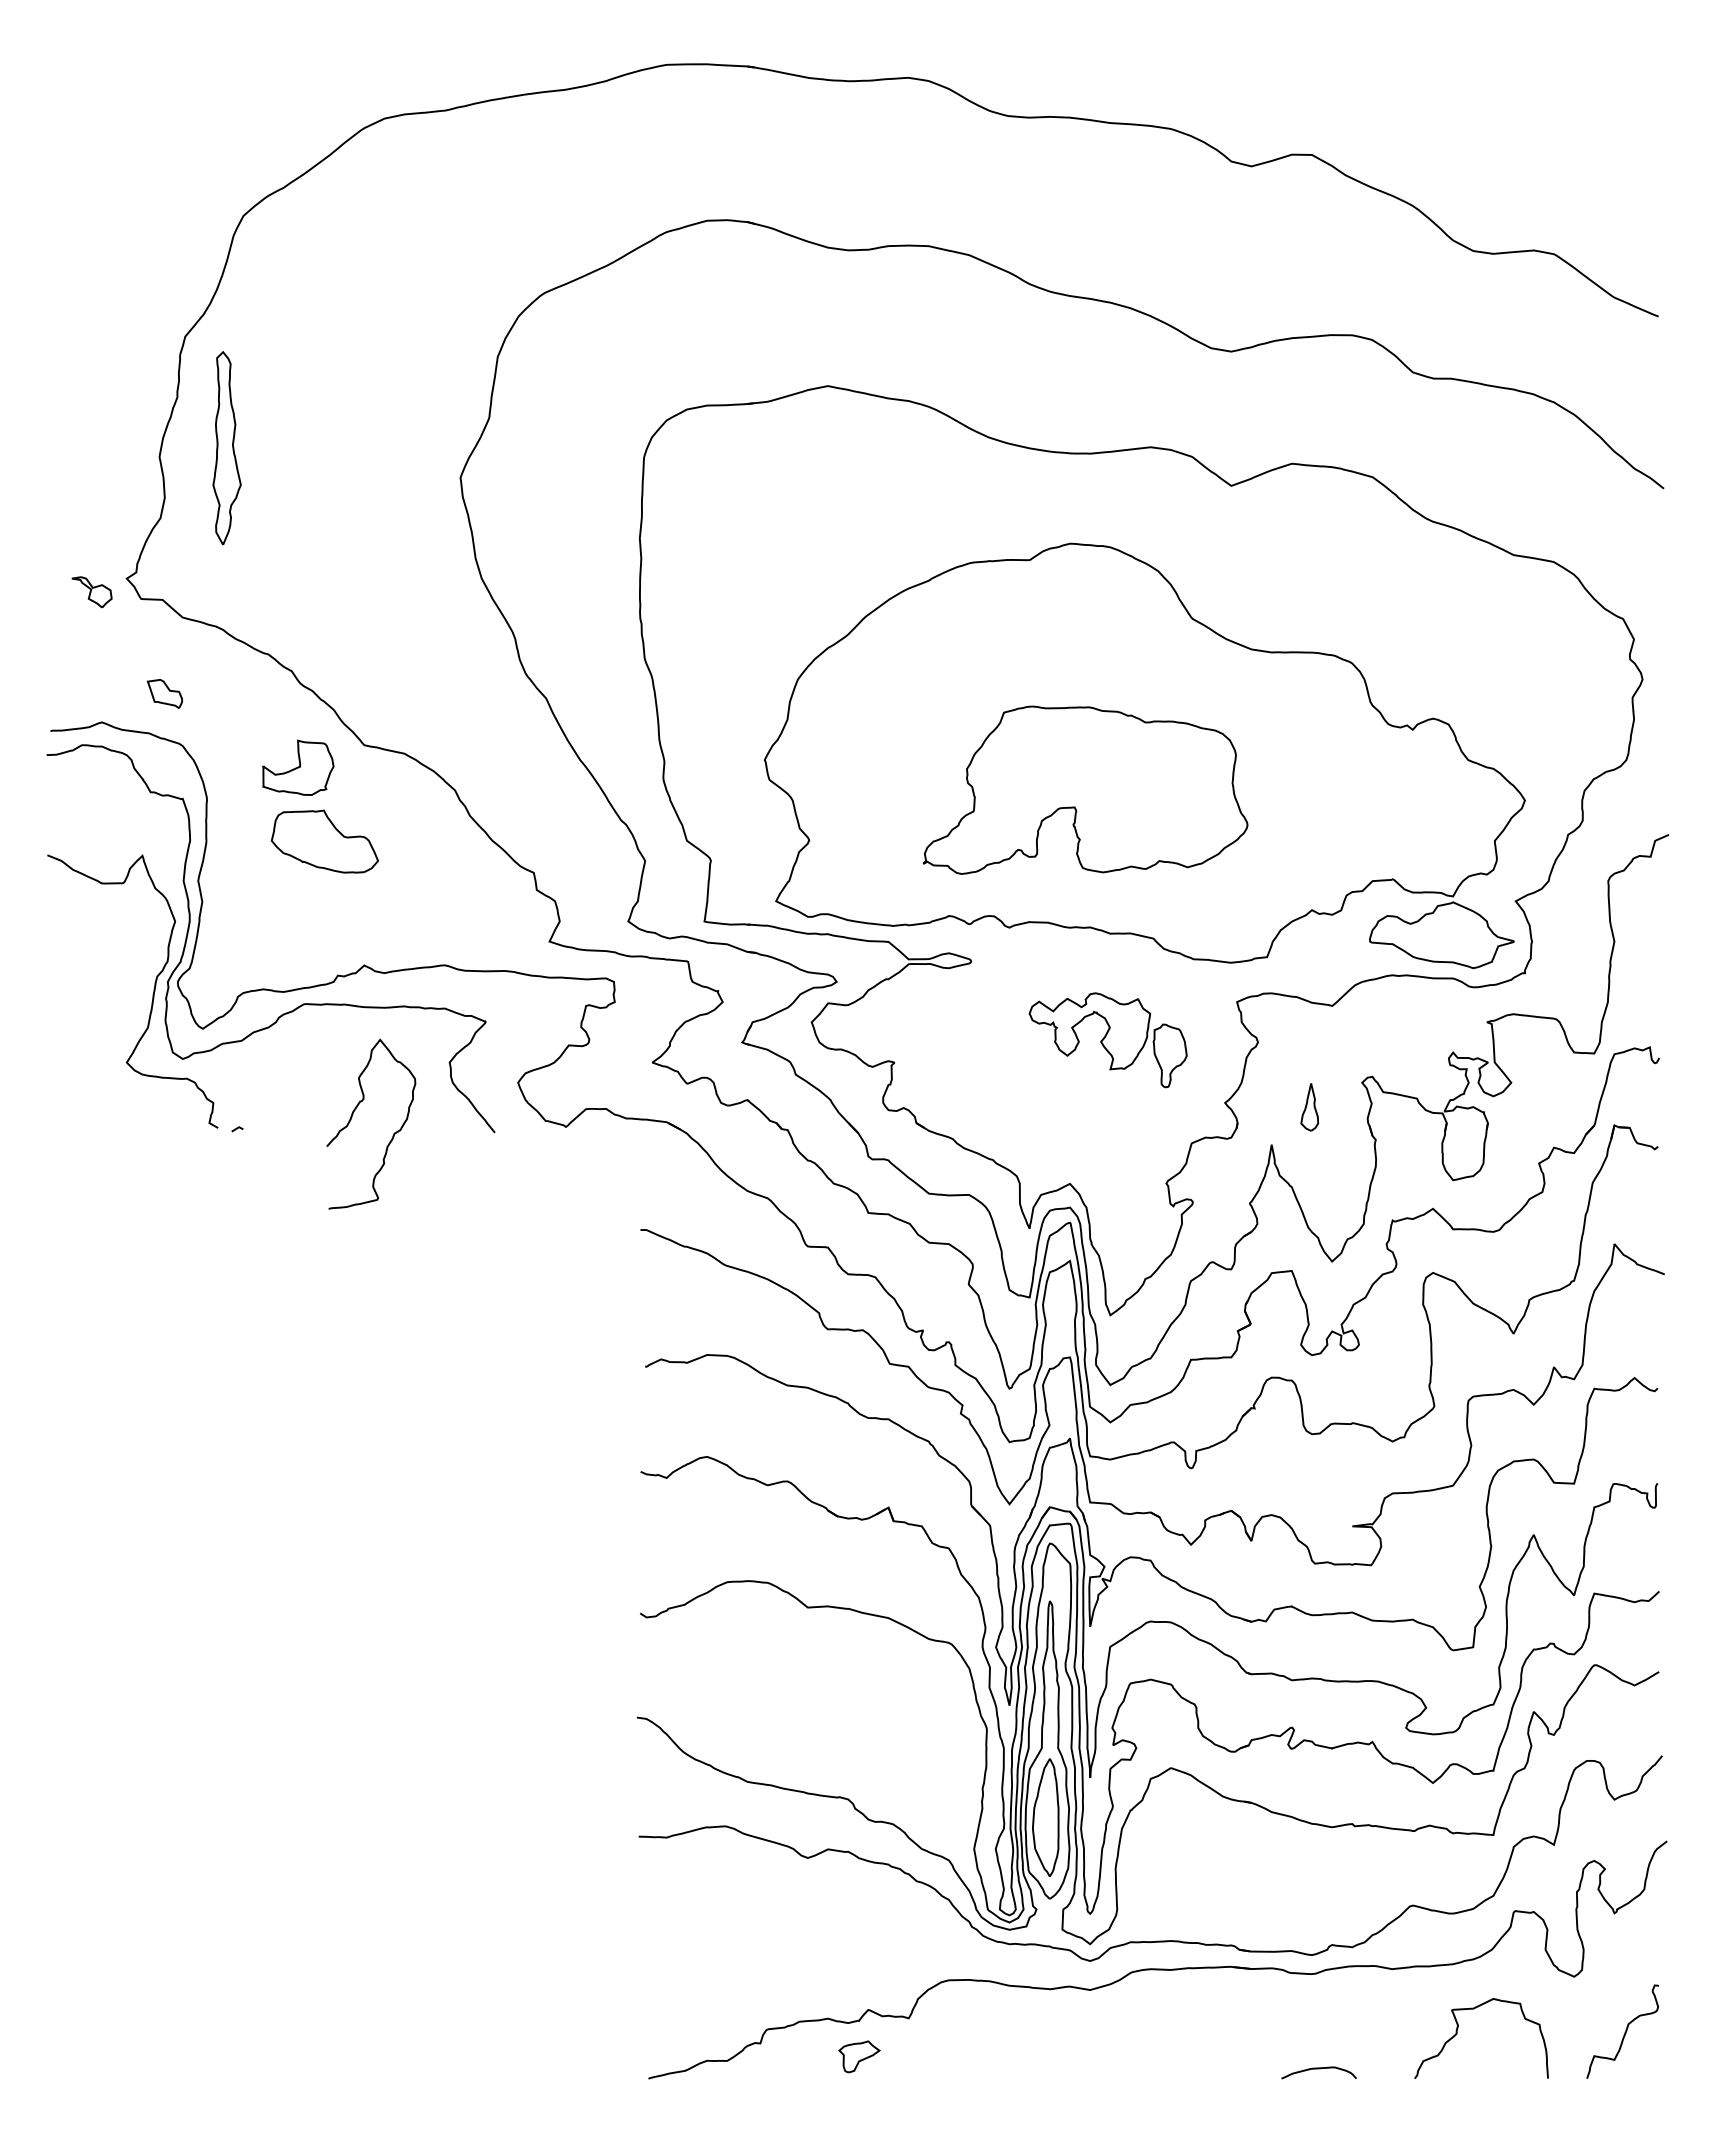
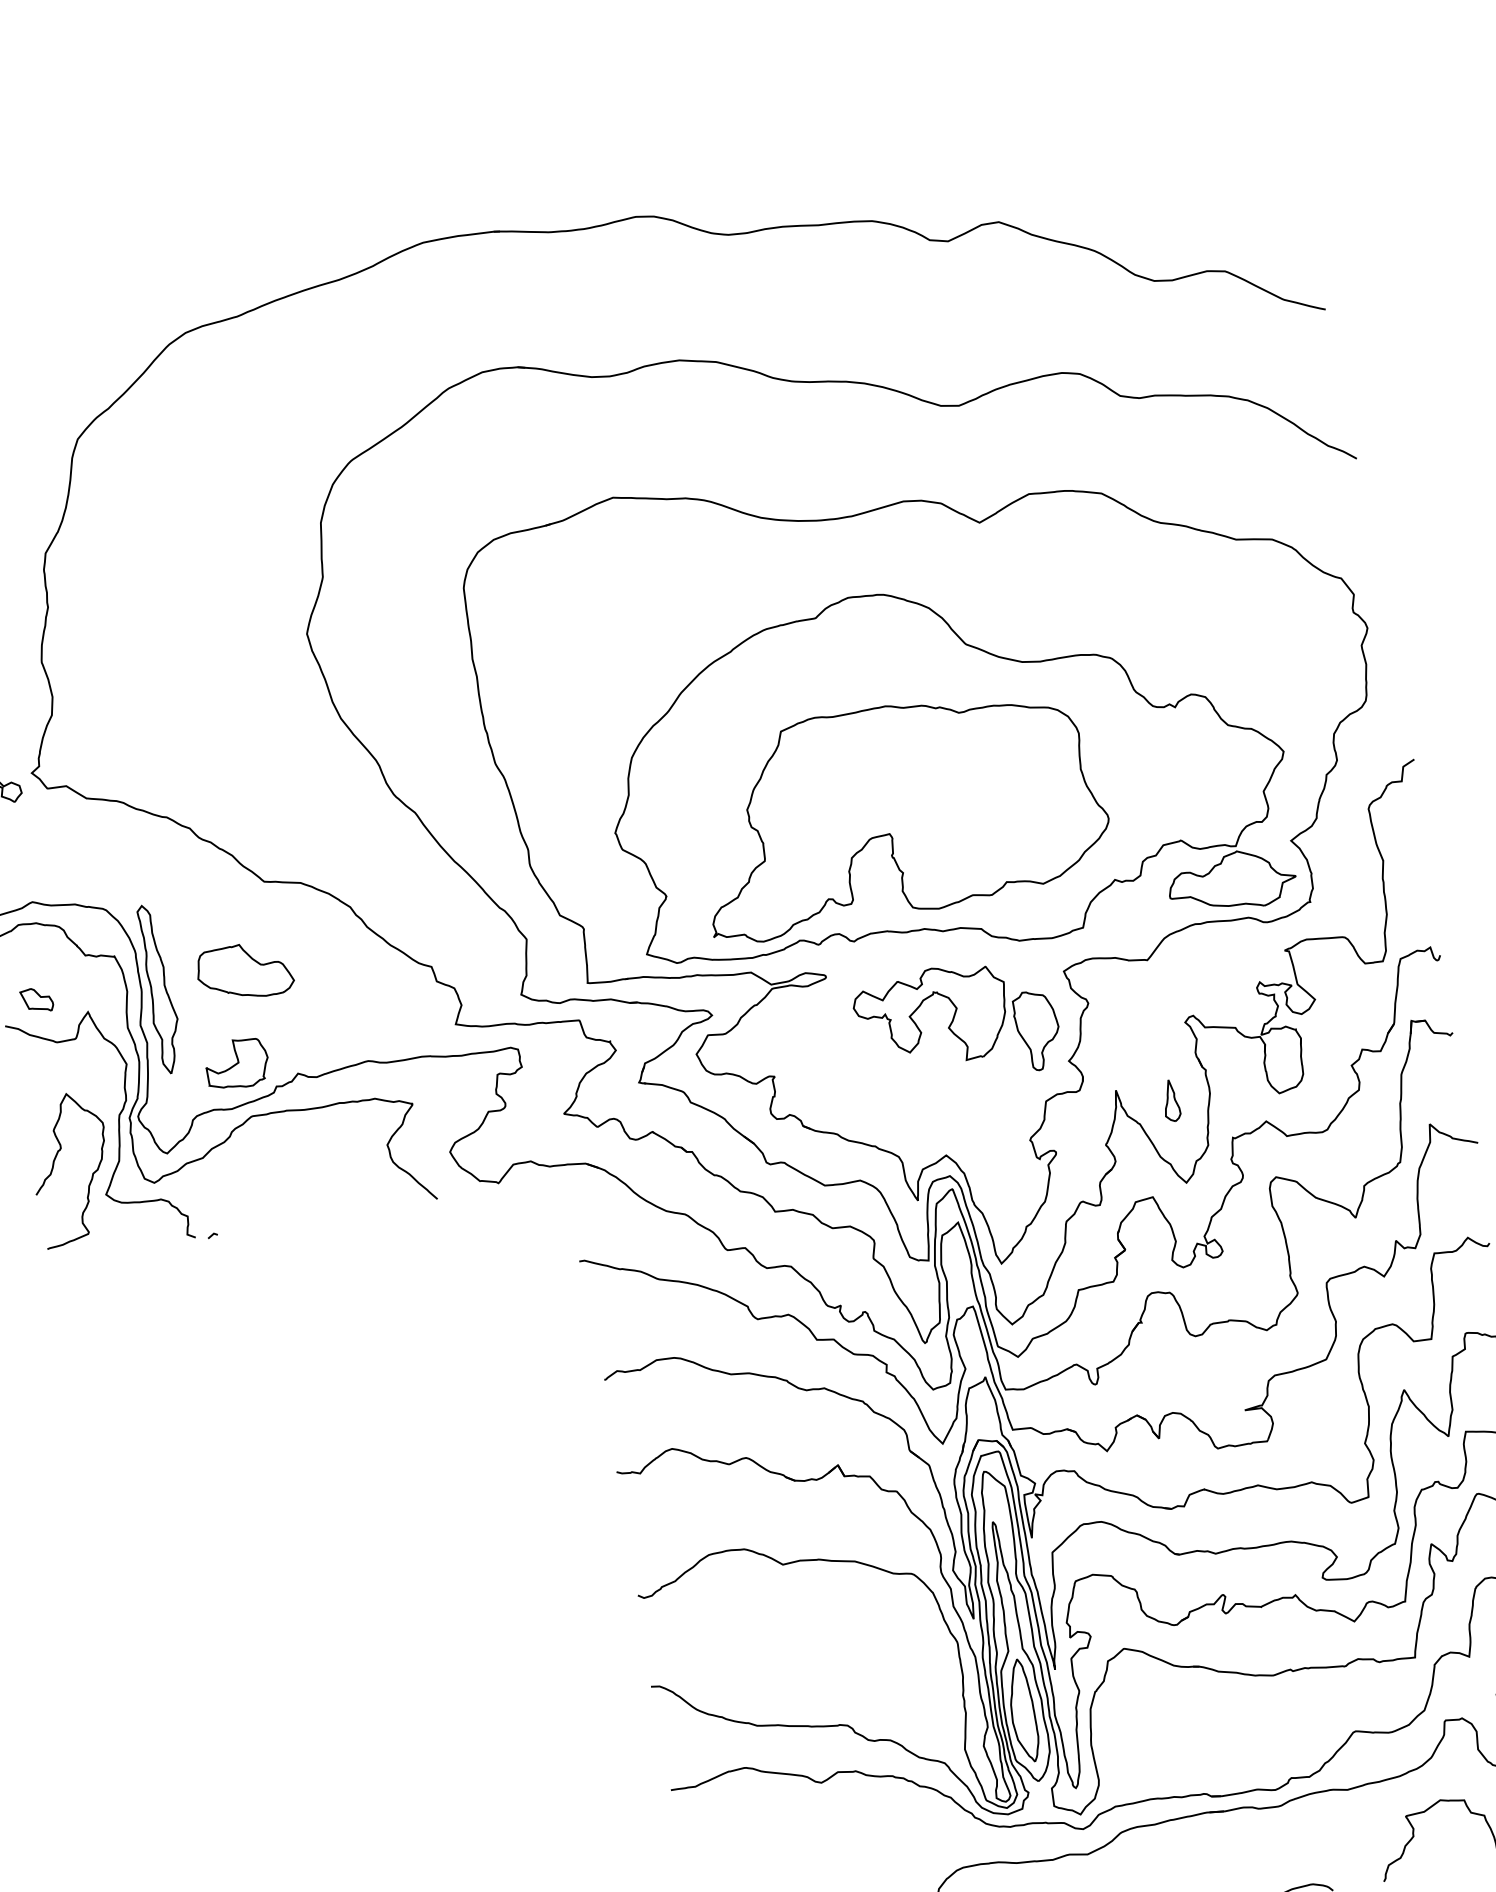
part: (226, 448) -> (159, 989), moved
part: (164, 693) -> (36, 1000), moved
part: (298, 767) -> (237, 1063), moved
part: (1085, 789) -> (899, 809), size x1.43
part: (1108, 1040) -> (957, 1024), size x1.43
part: (1309, 1107) -> (1170, 1101), moved
curve: (352, 1117) -> (54, 1165), moved

